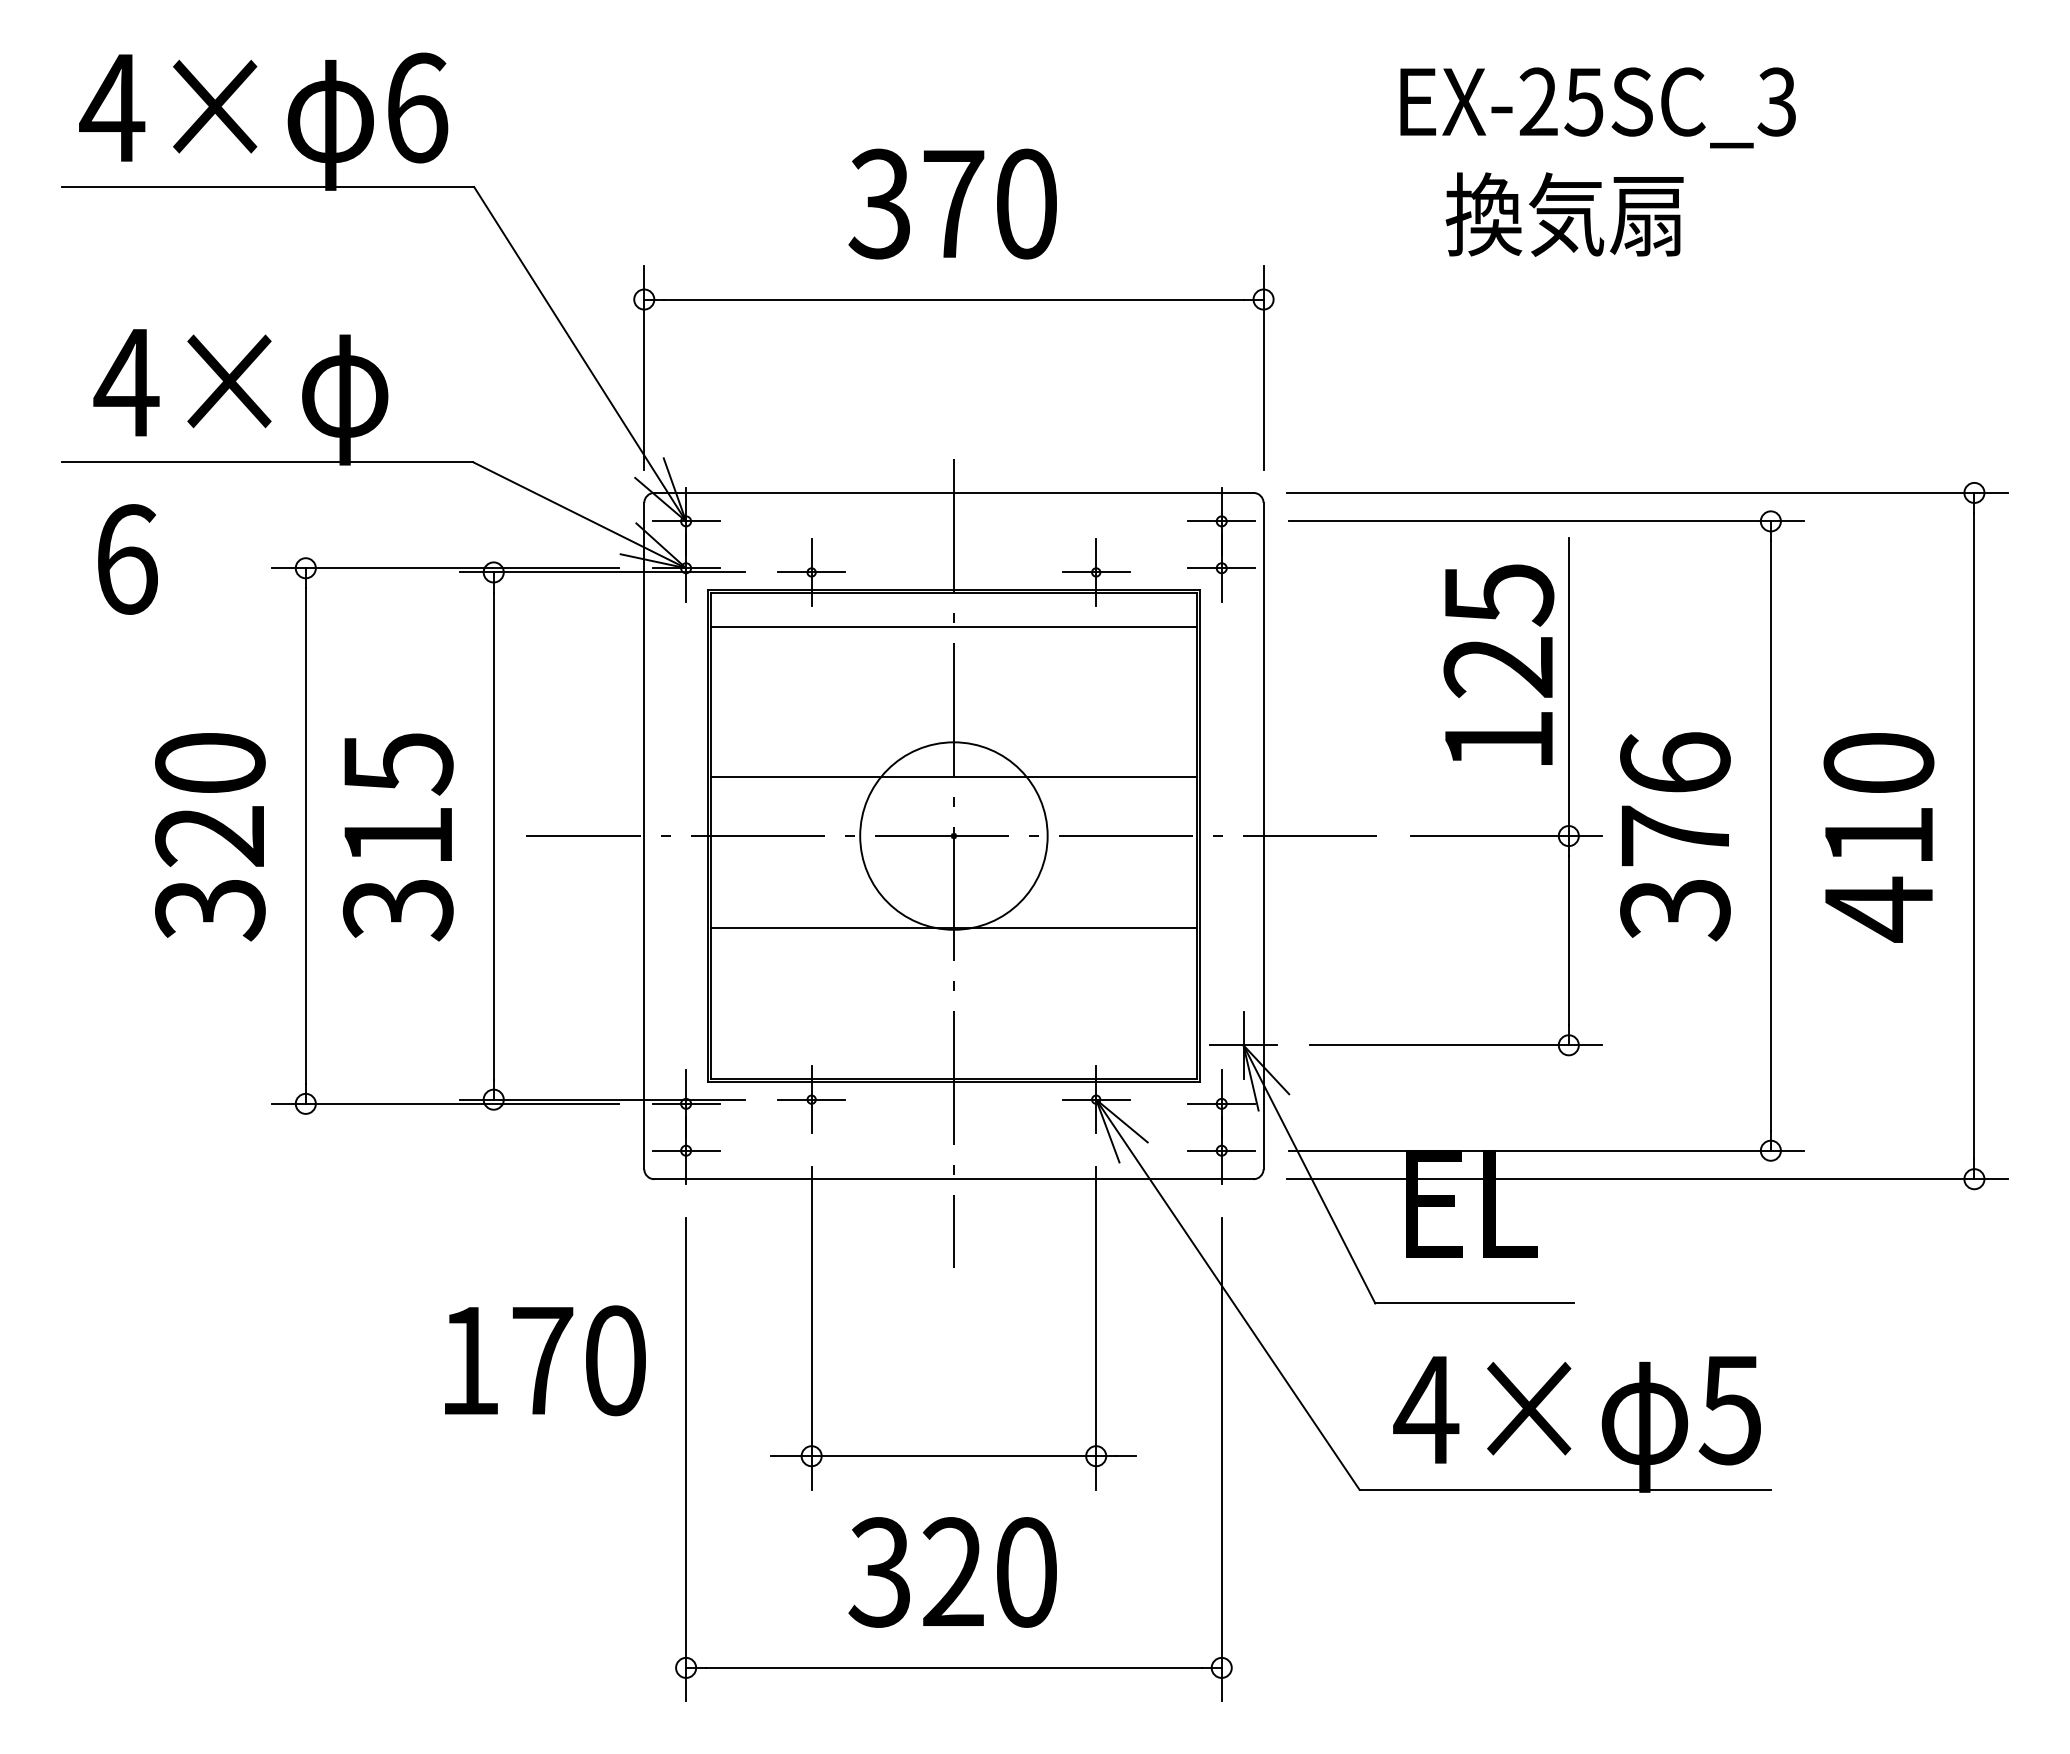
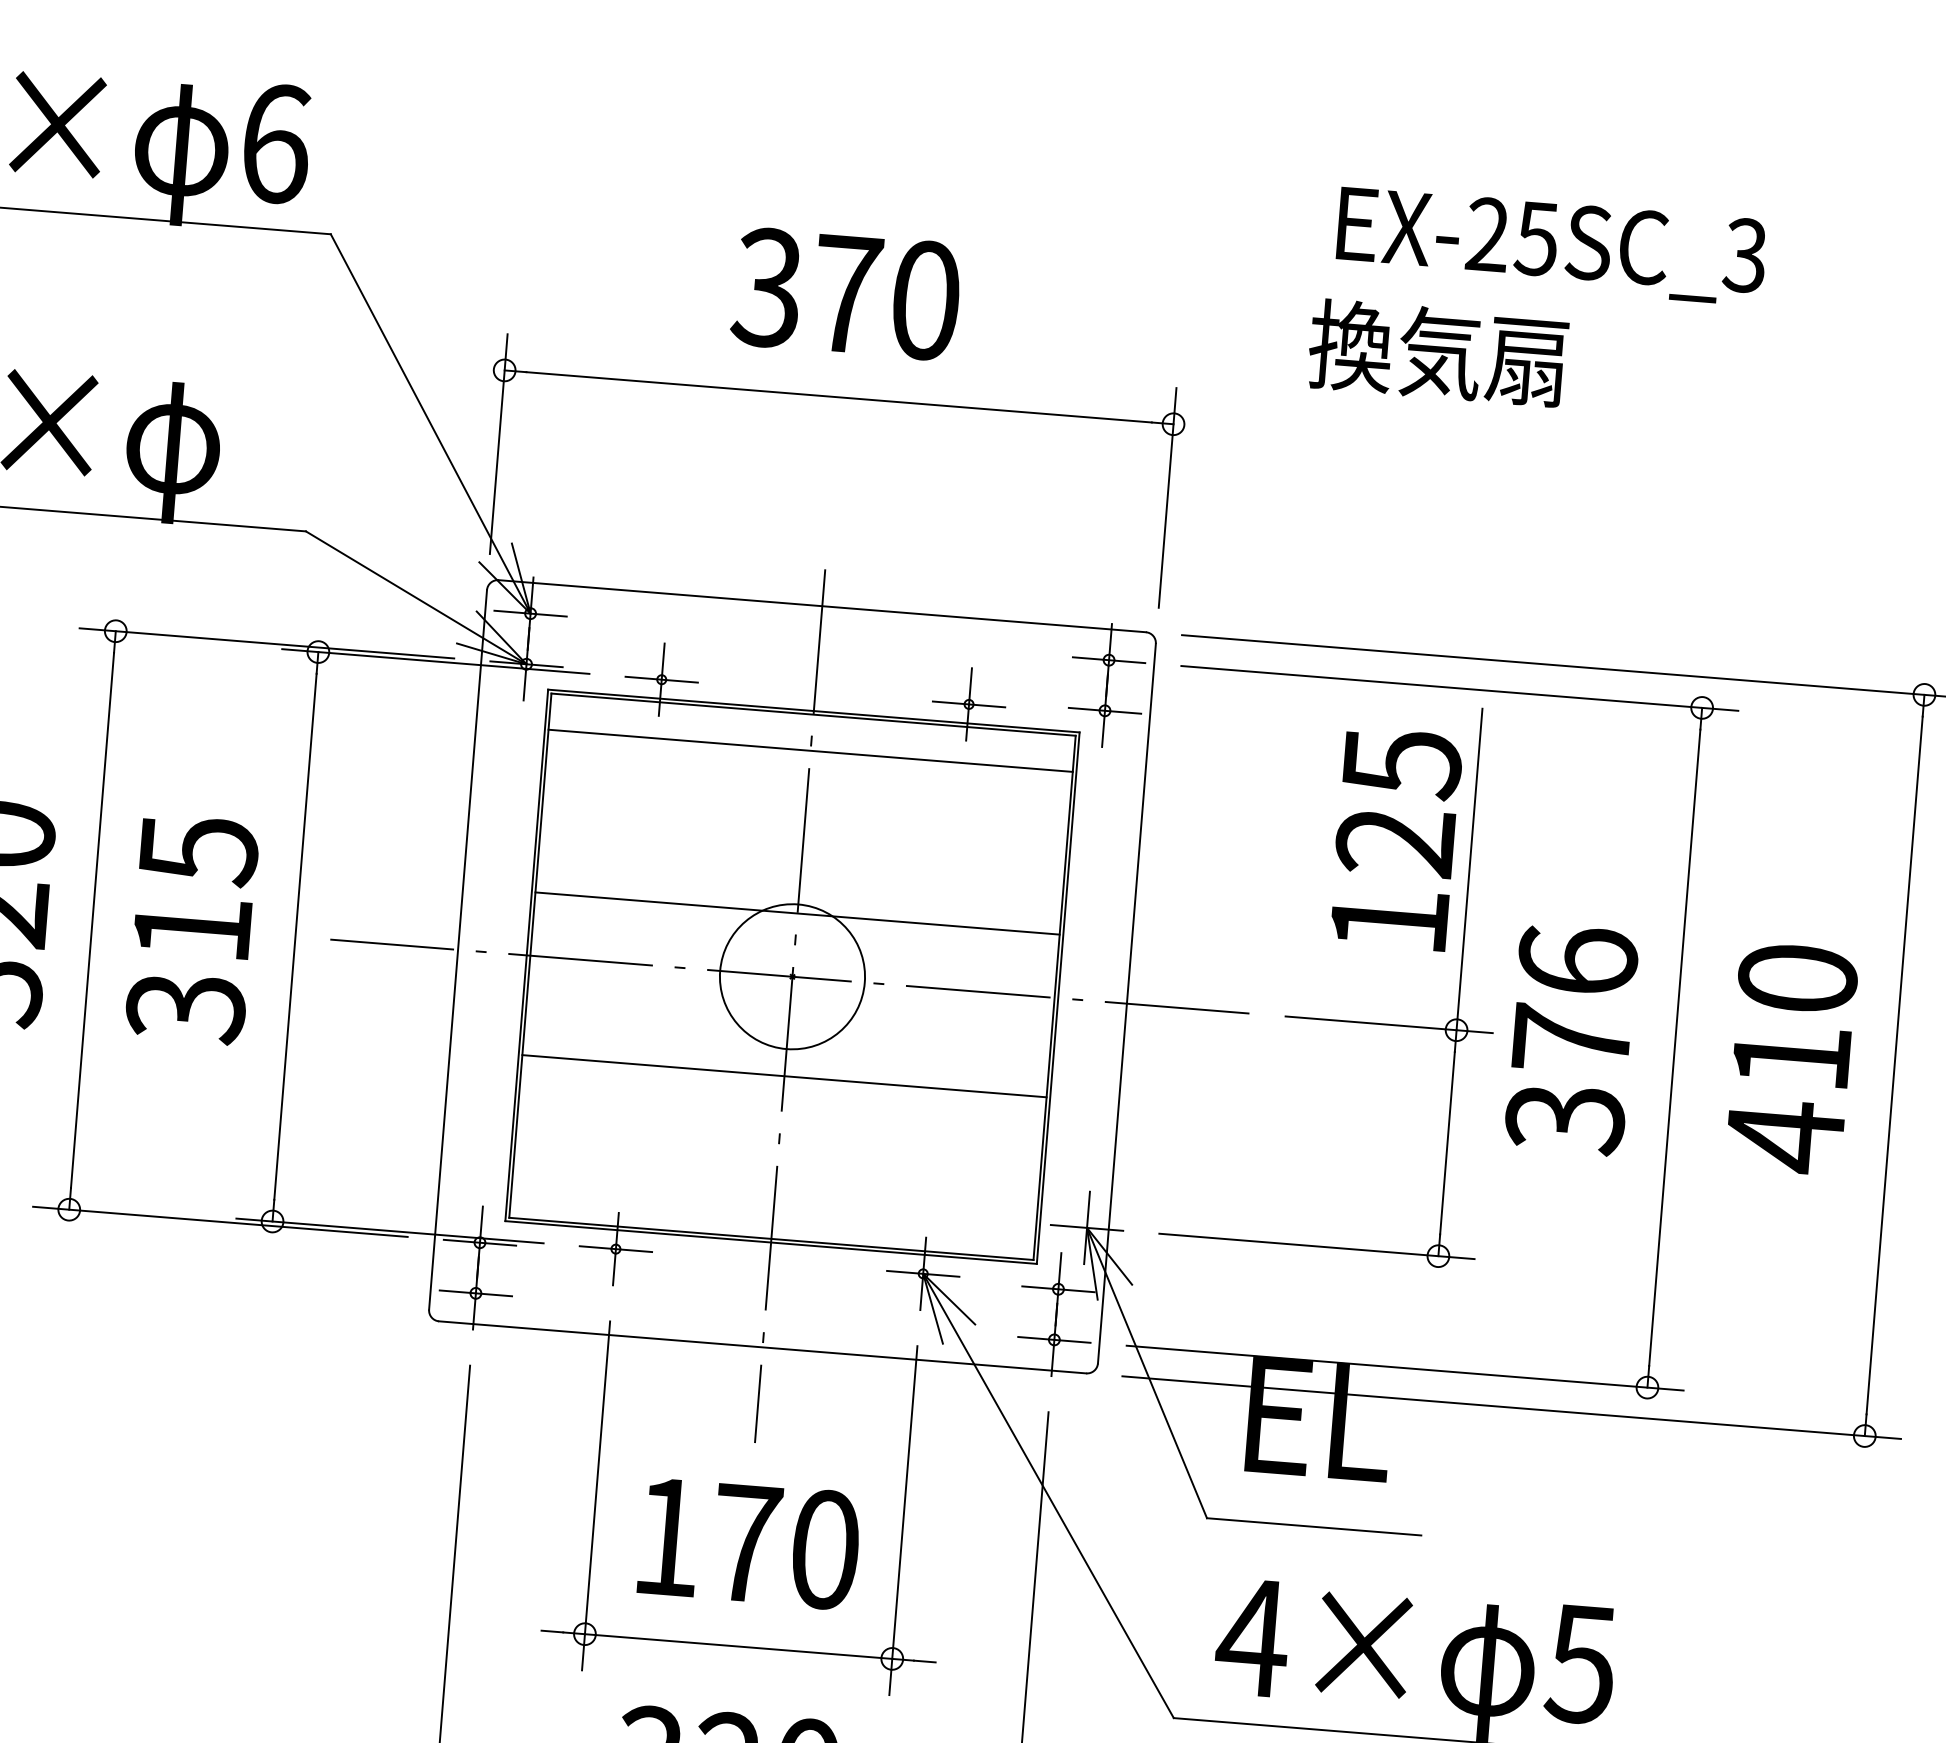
text: (1564, 214) -> (1437, 353), moved
circle: (953, 836) -> (791, 977), size x0.71
text: (545, 1360) -> (749, 1543), moved

